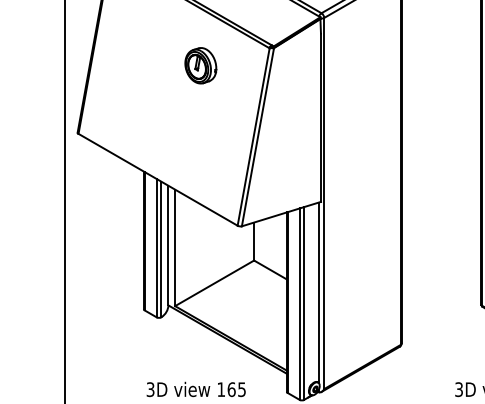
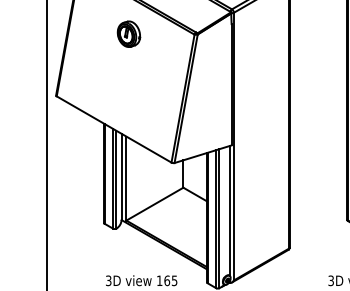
part: (200, 64) -> (128, 33), moved

